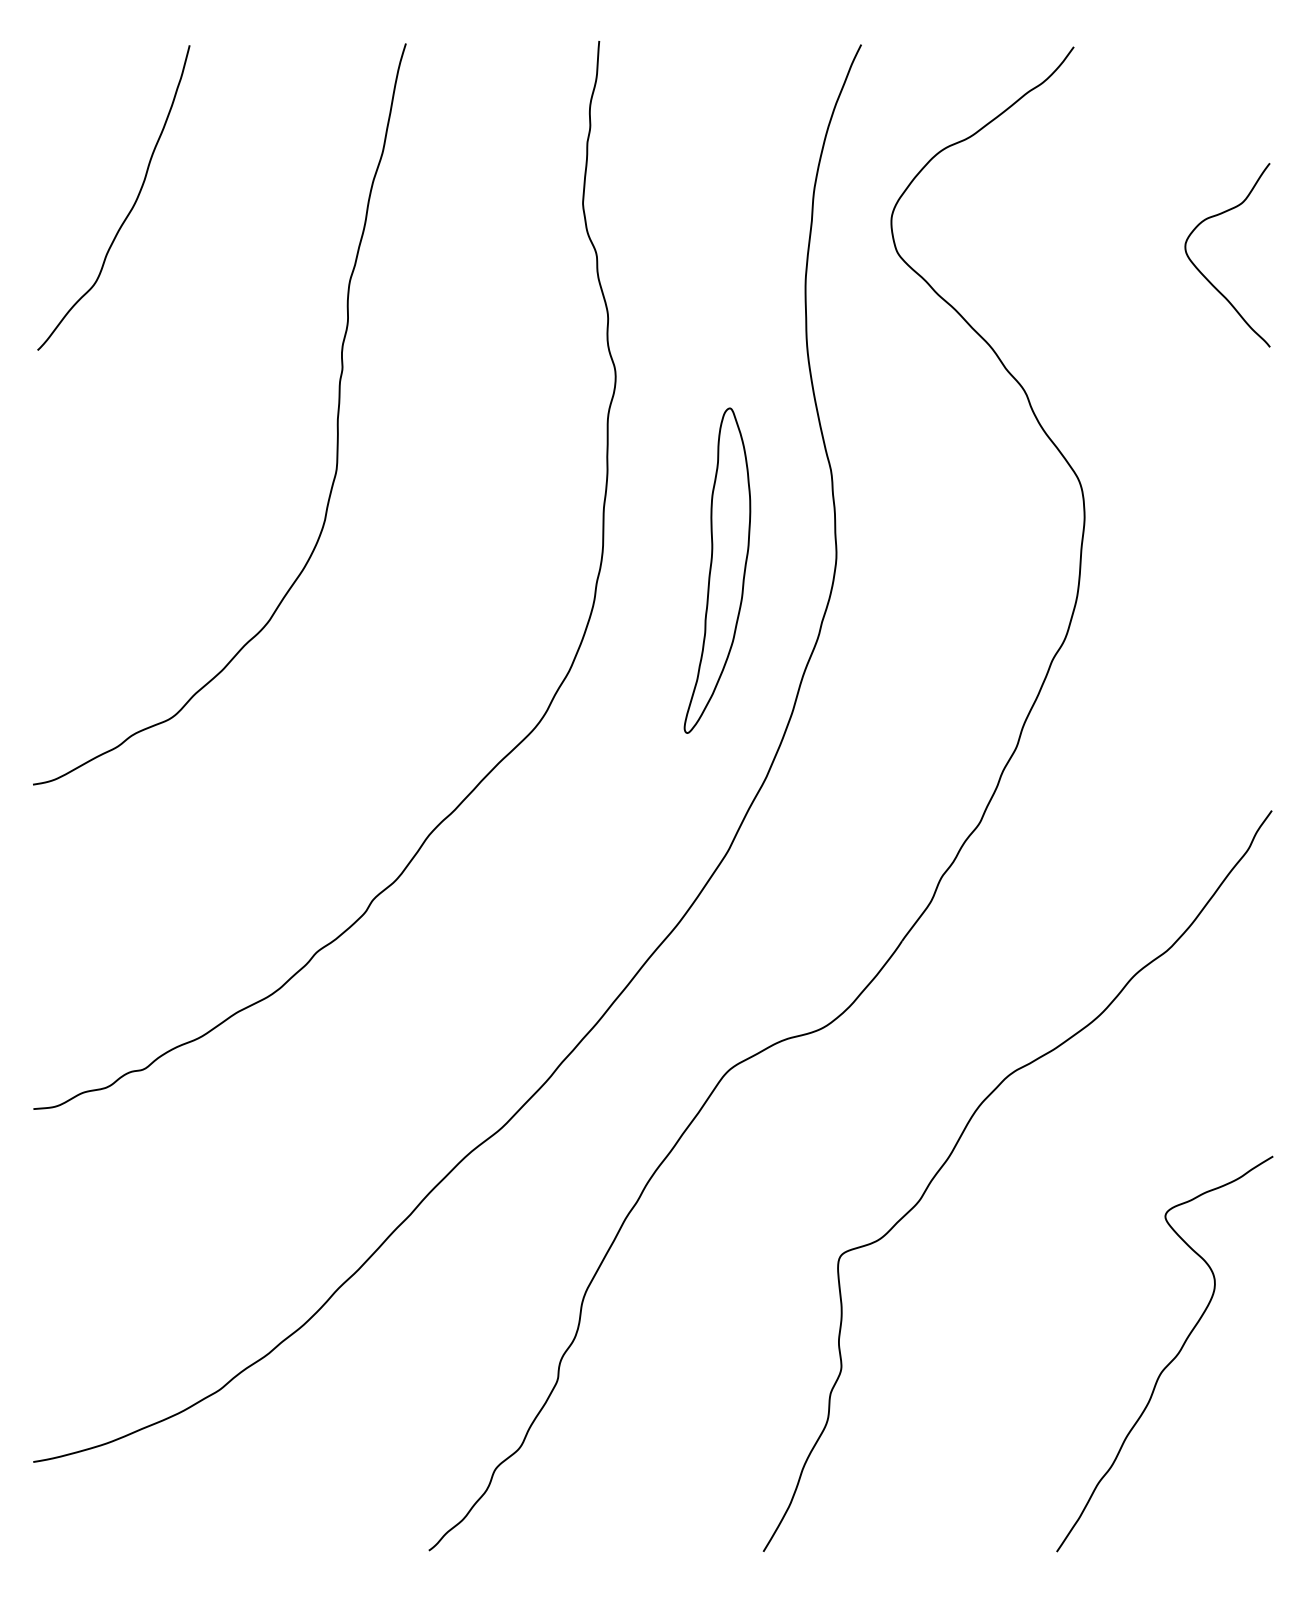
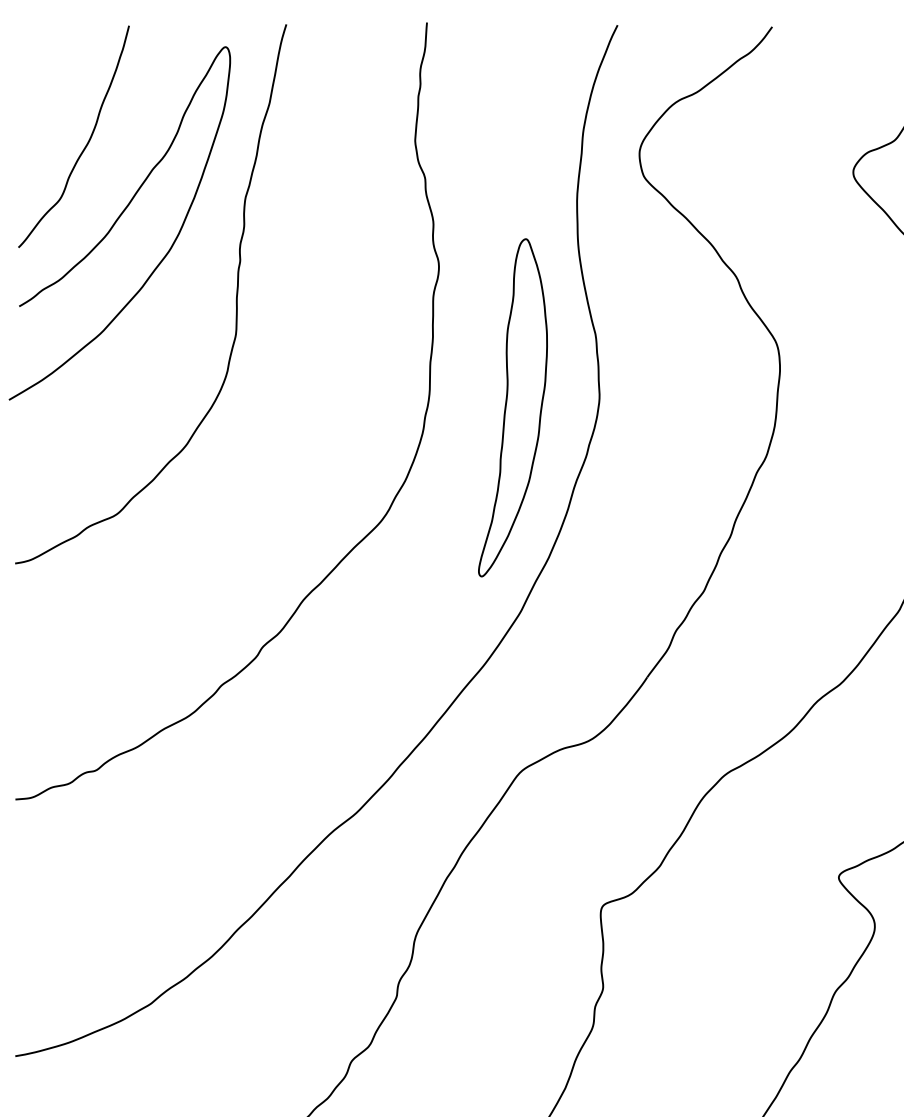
curve: (172, 315) -> (116, 222), added
part: (717, 570) -> (513, 407), size x1.43

